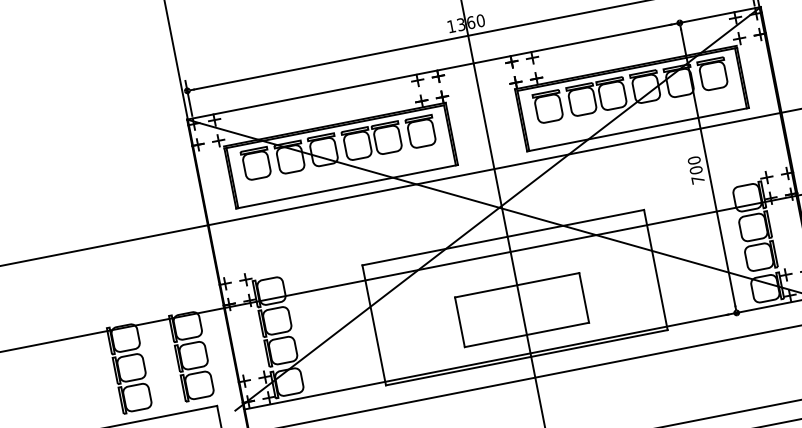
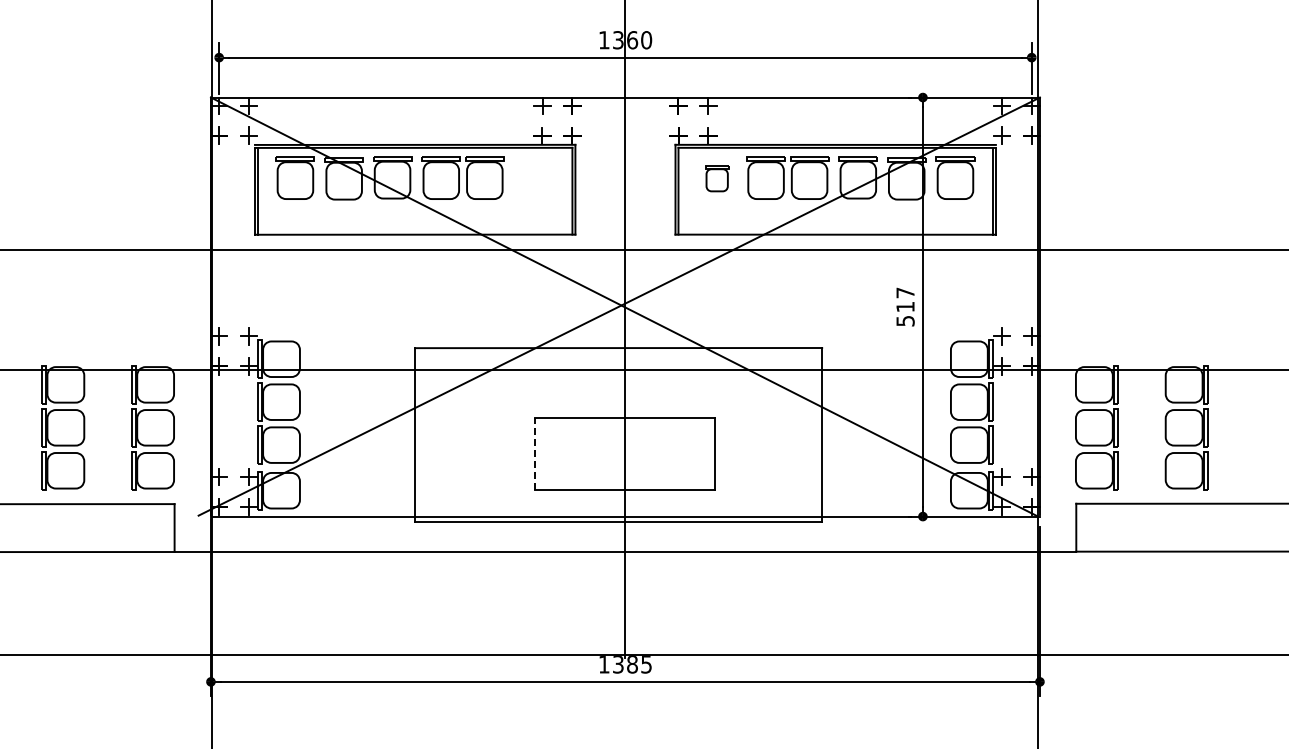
part: (547, 107) -> (716, 178), size x0.6
part: (421, 131) -> (533, 178), removed
text: (696, 169) -> (905, 306), 700 -> 517
line: (460, 322) -> (535, 454), solid -> dashed

